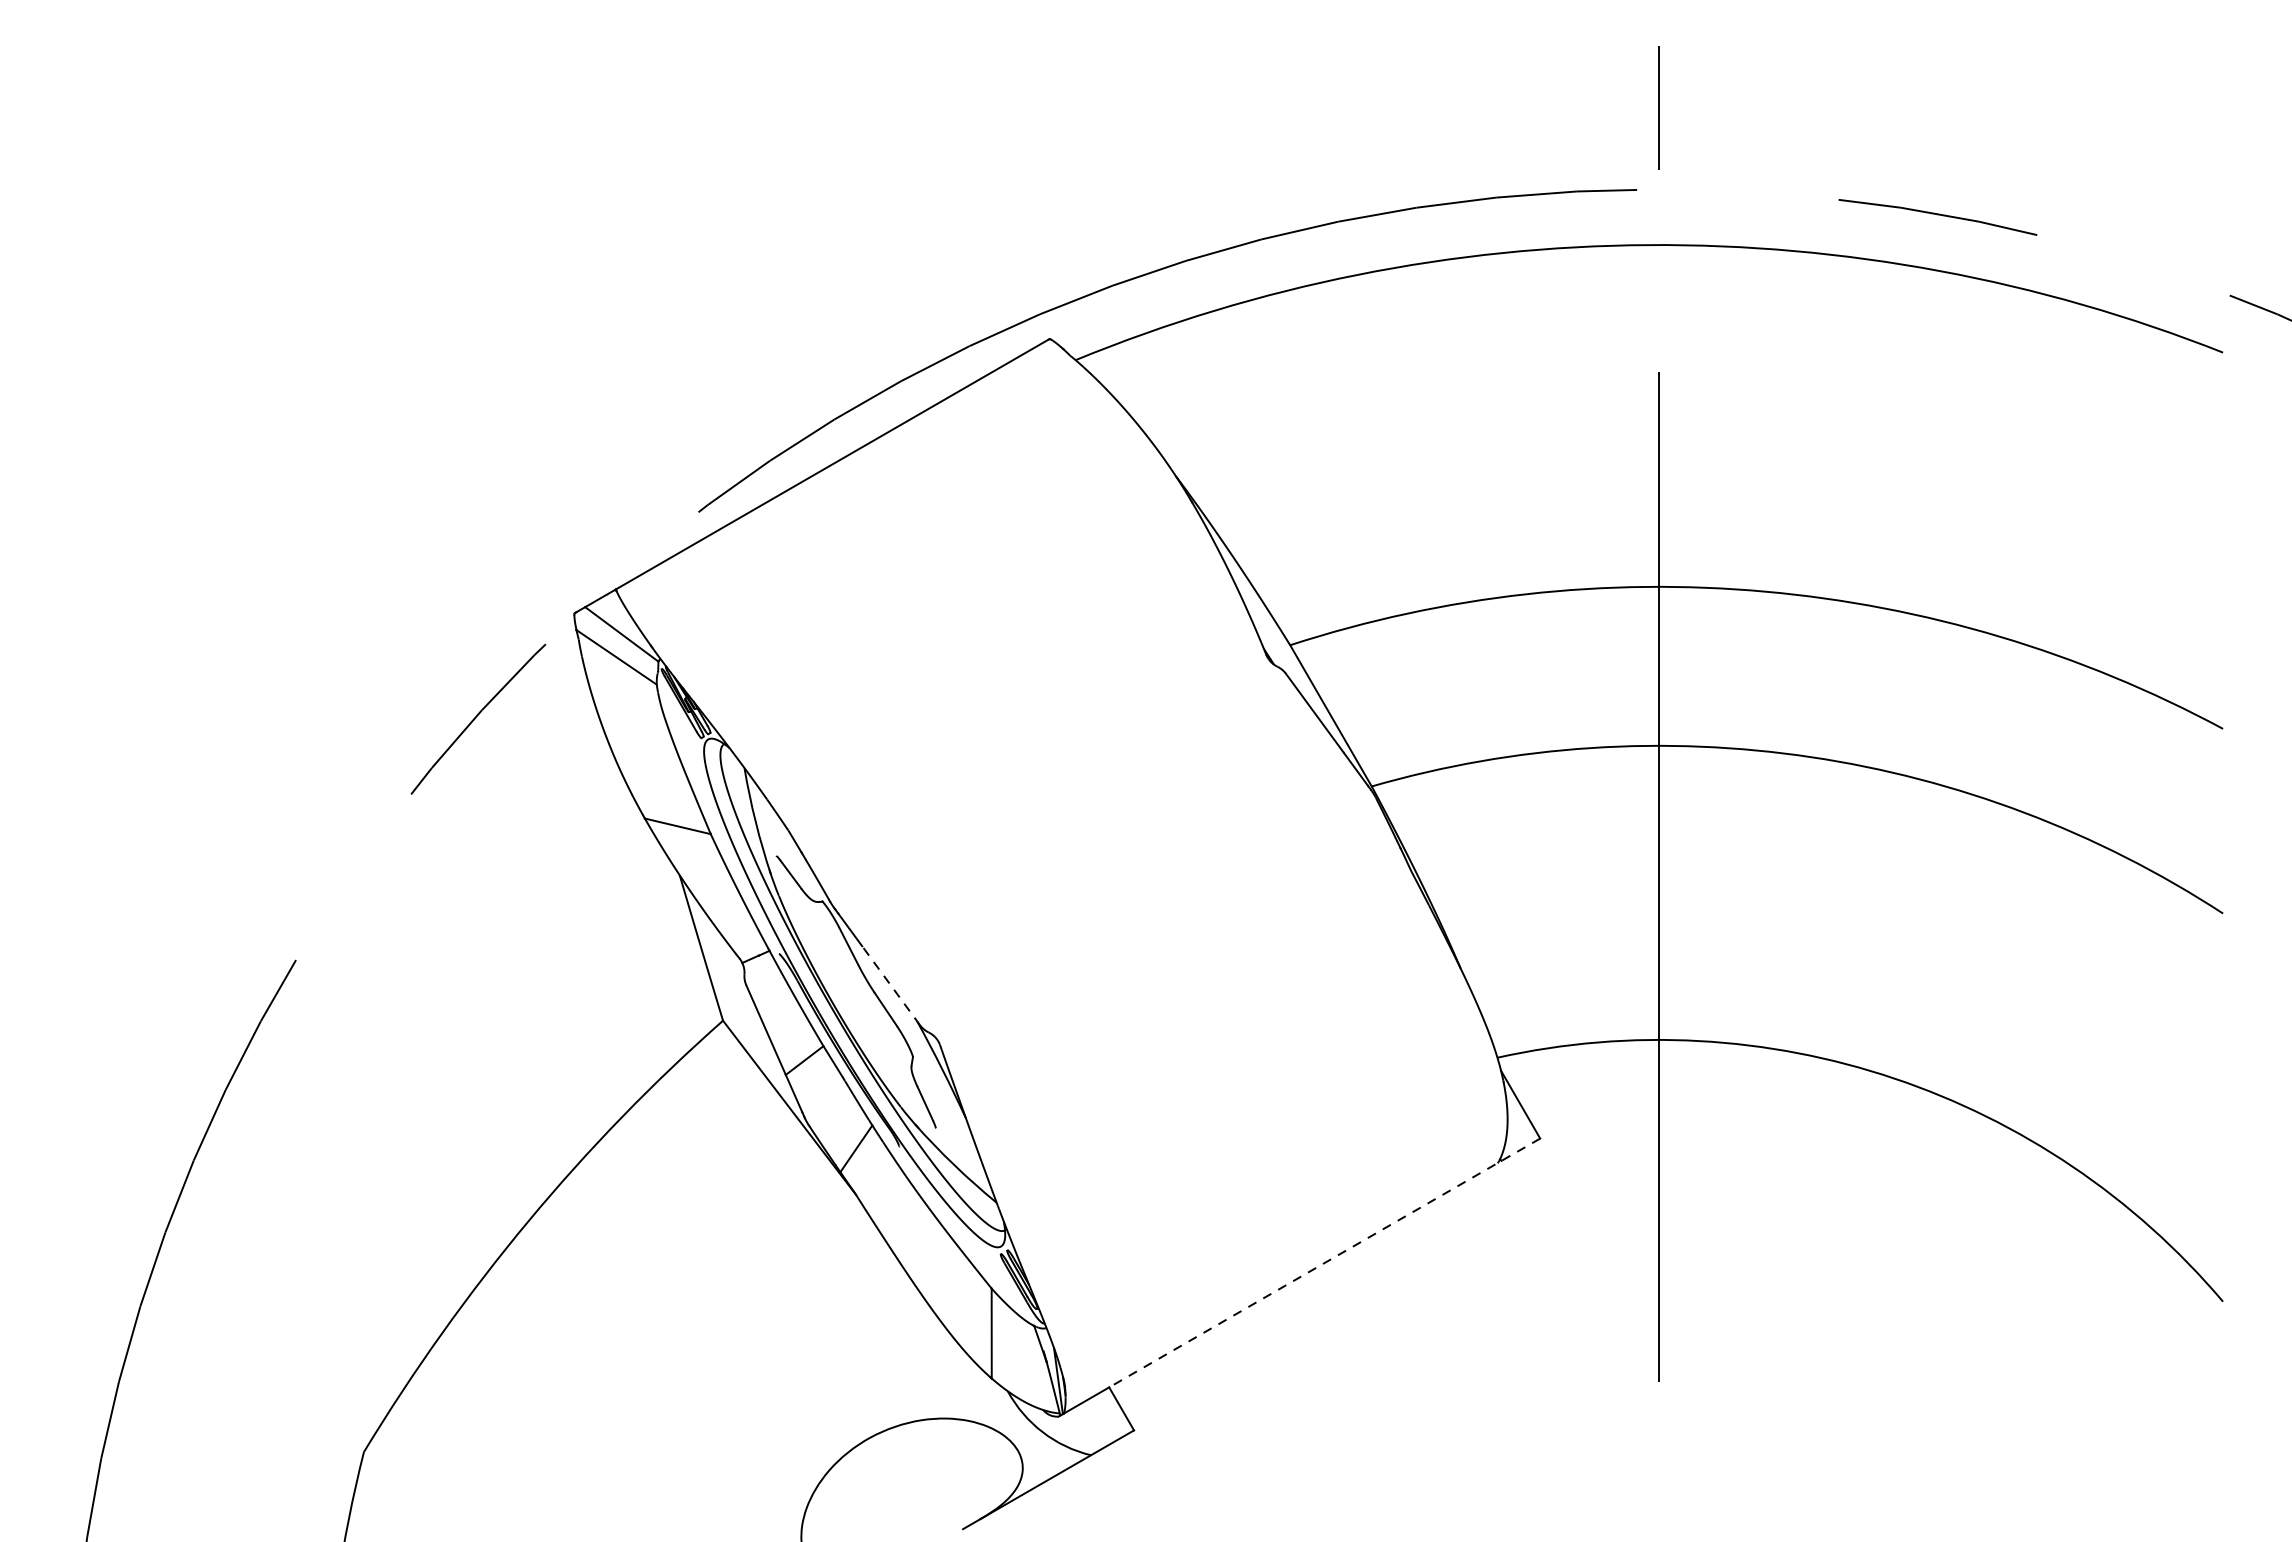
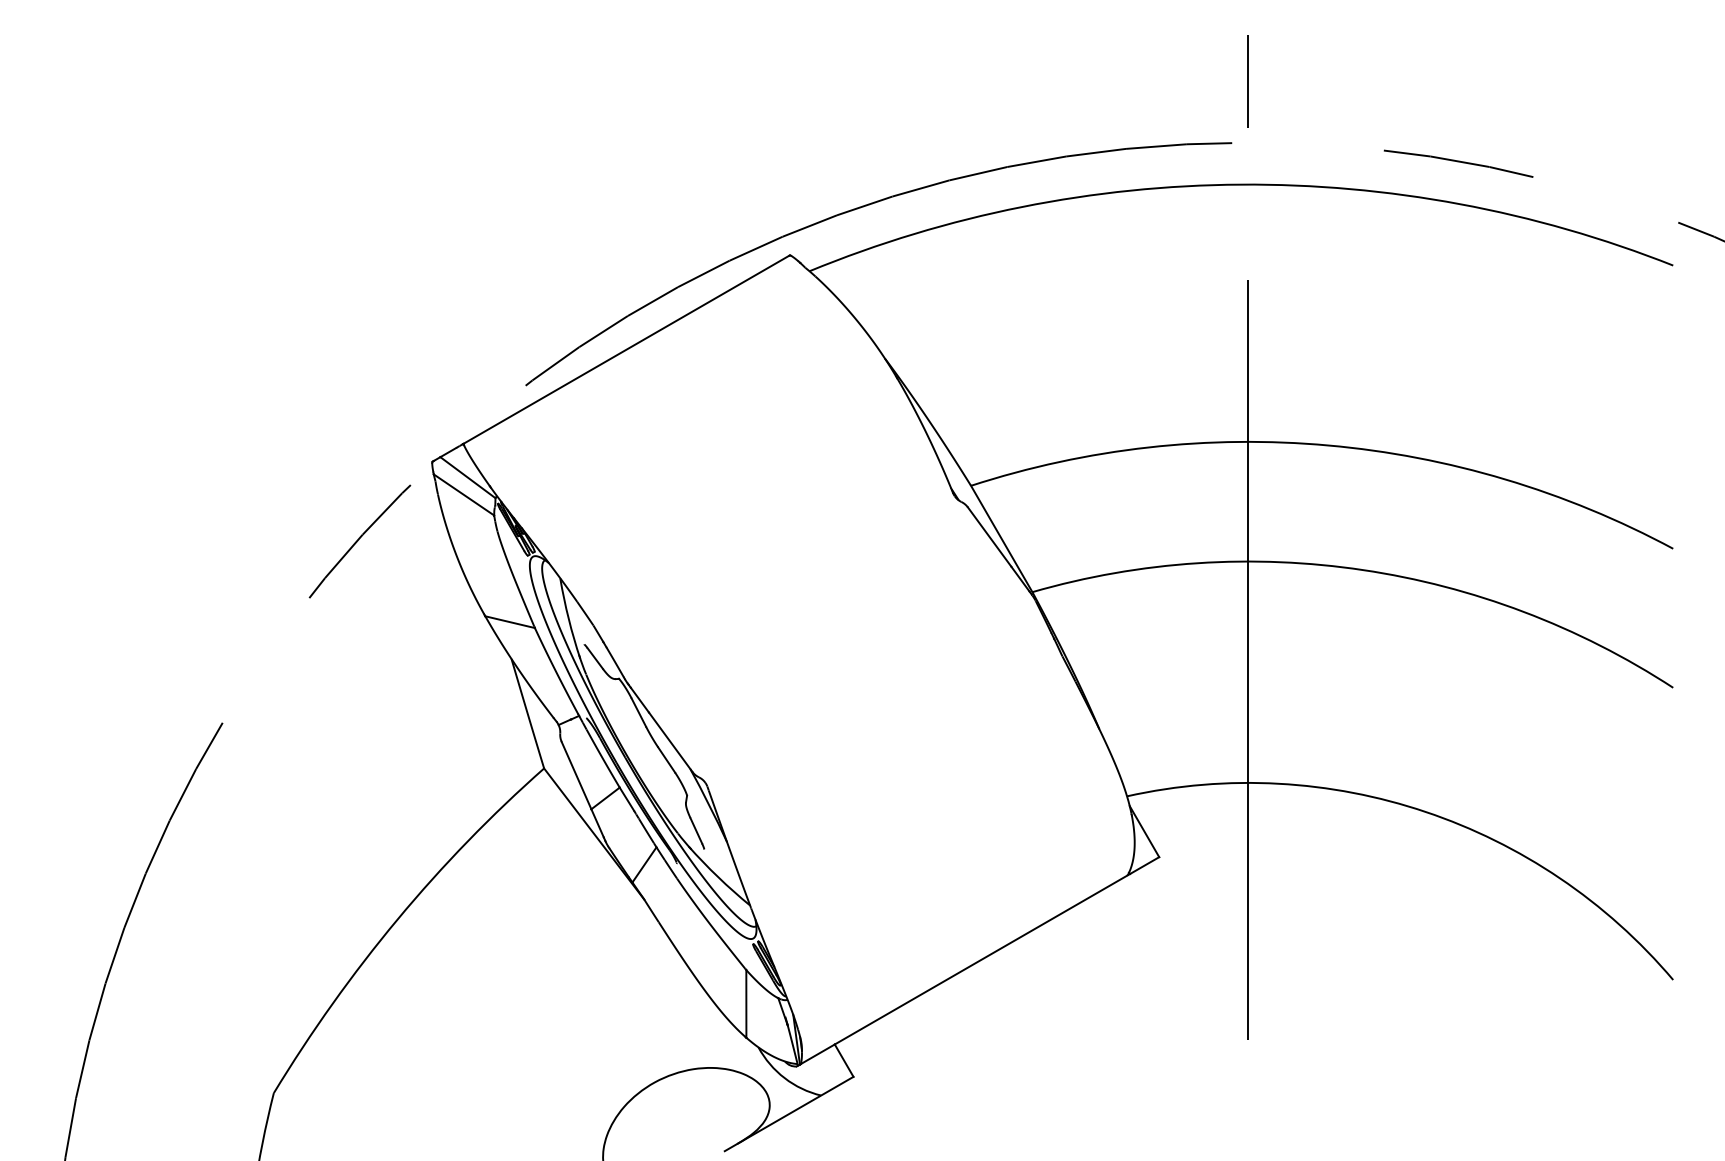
line: (890, 986) -> (670, 742), dashed -> solid
line: (1324, 1263) -> (996, 951), dashed -> solid

